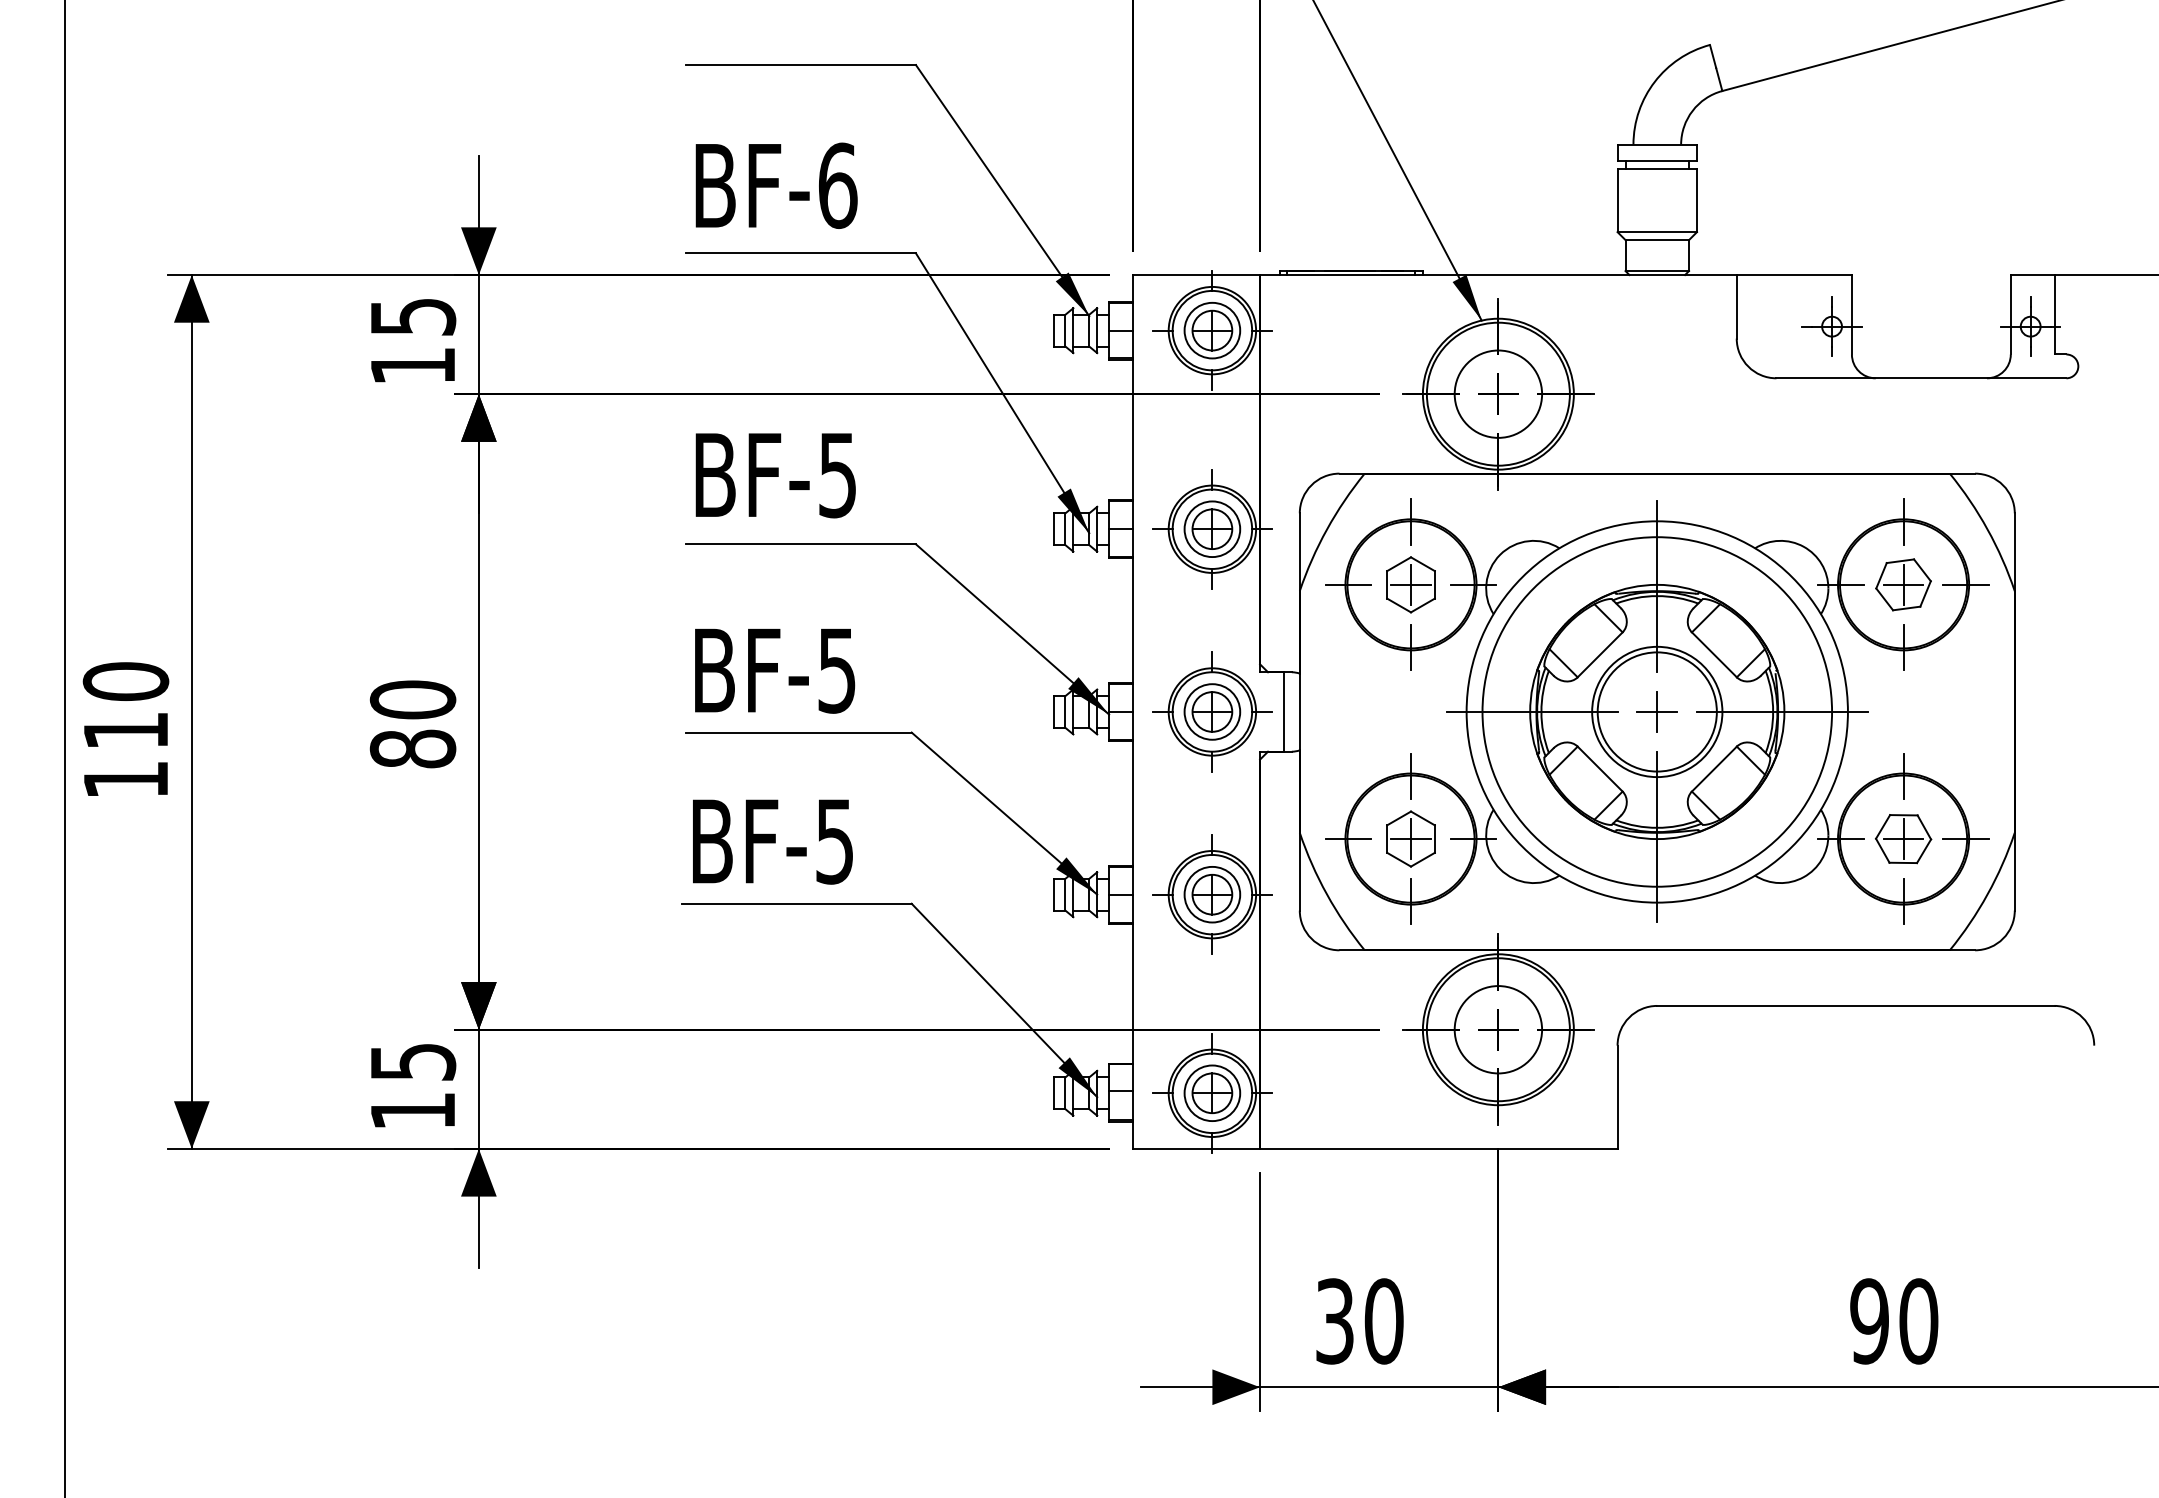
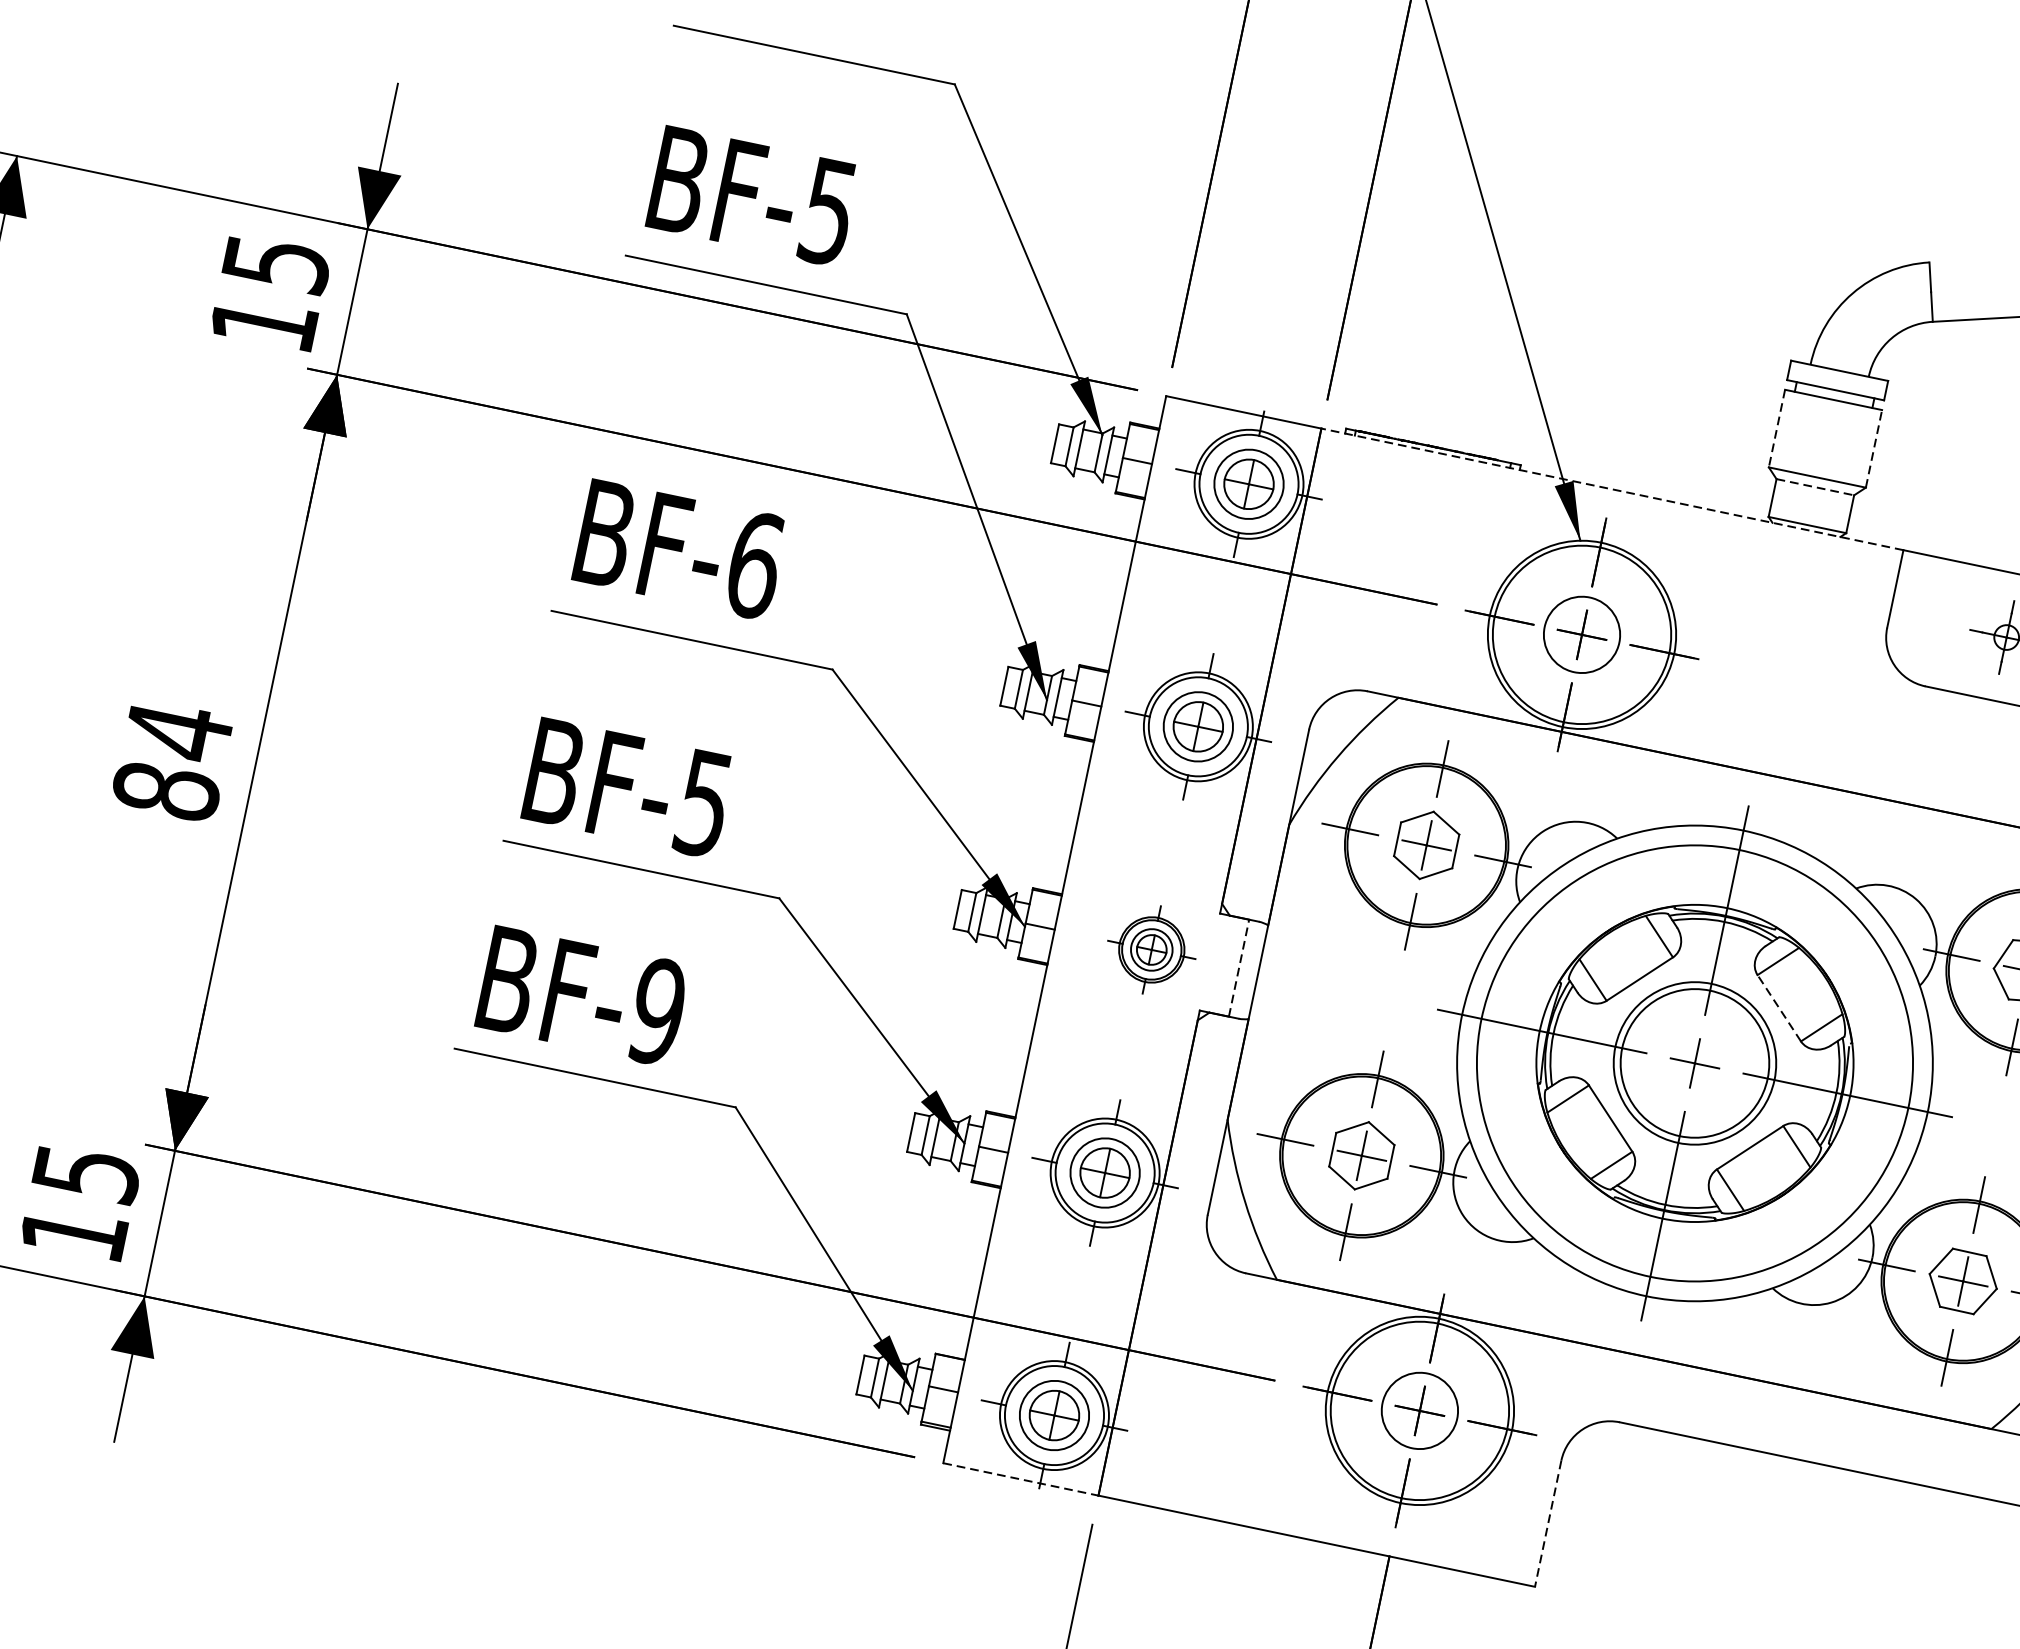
text: (838, 185) -> (829, 211), BF-6 -> BF-5
line: (1617, 200) -> (1776, 428), solid -> dashed
line: (1697, 200) -> (1874, 449), solid -> dashed
line: (1657, 240) -> (1815, 487), solid -> dashed
line: (1497, 275) -> (1611, 489), solid -> dashed
circle: (1498, 393) -> (1582, 634), size x0.7
text: (838, 475) -> (755, 565), BF-5 -> BF-6
line: (1714, 654) -> (1779, 1007), solid -> dashed
text: (412, 699) -> (178, 730), 80 -> 84
part: (1212, 711) -> (1151, 949), size x0.6
line: (1283, 711) -> (1238, 967), solid -> dashed
text: (834, 841) -> (657, 1011), BF-5 -> BF-9
circle: (1498, 1029) -> (1420, 1410), size x0.7
line: (1617, 1097) -> (1548, 1524), solid -> dashed
line: (1196, 1148) -> (1020, 1478), solid -> dashed

